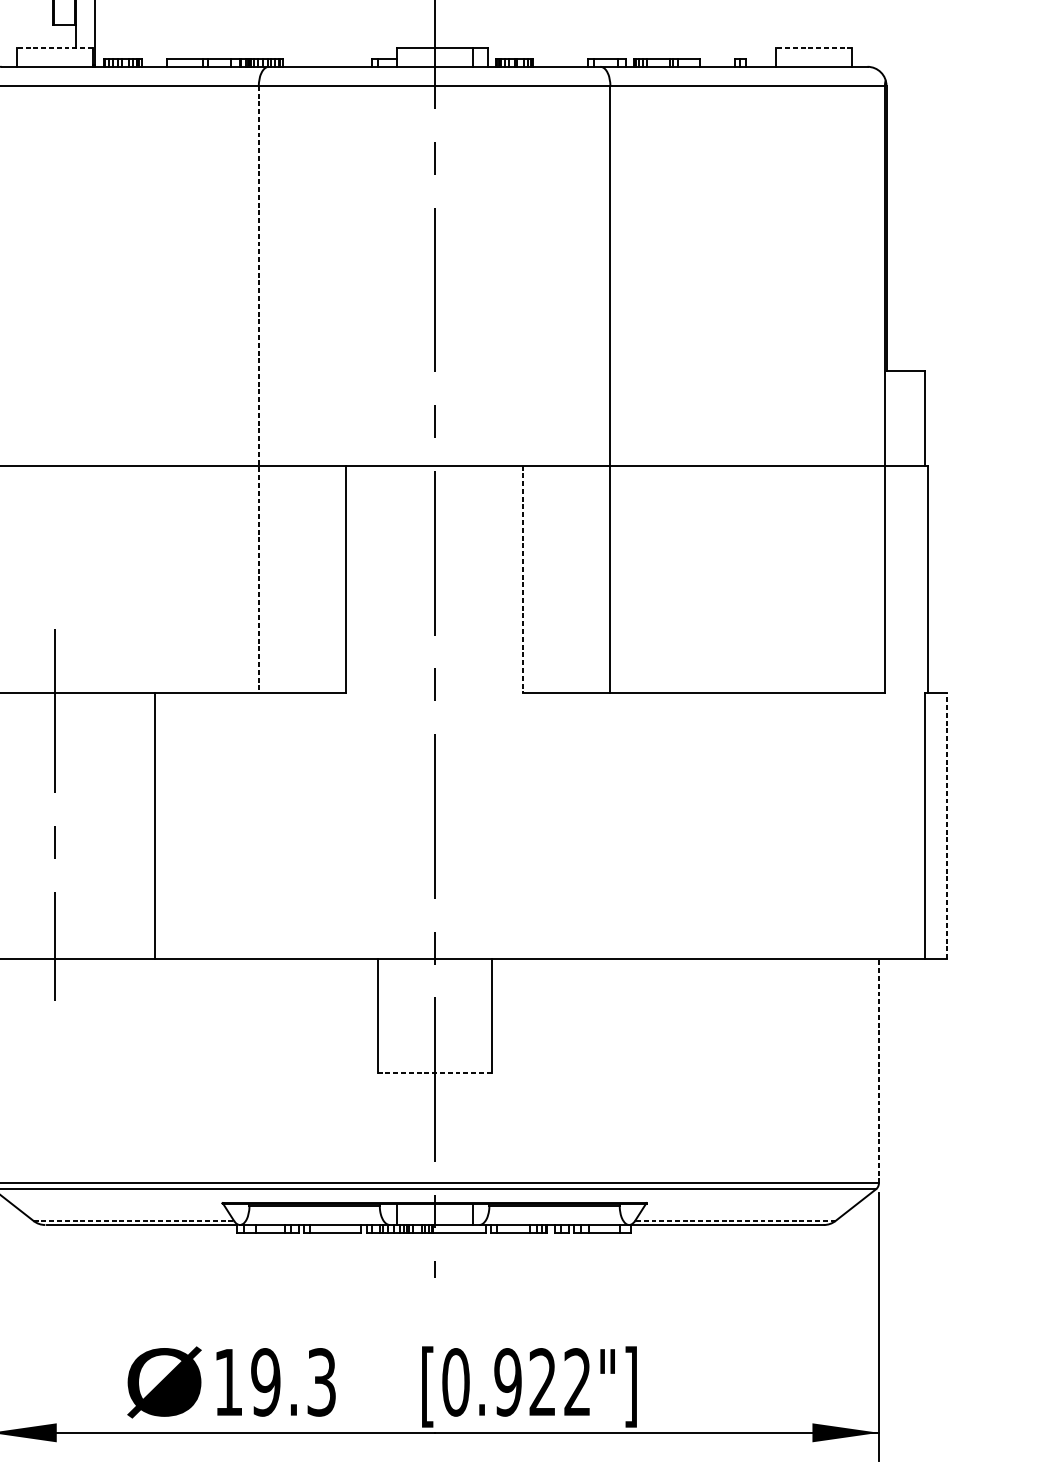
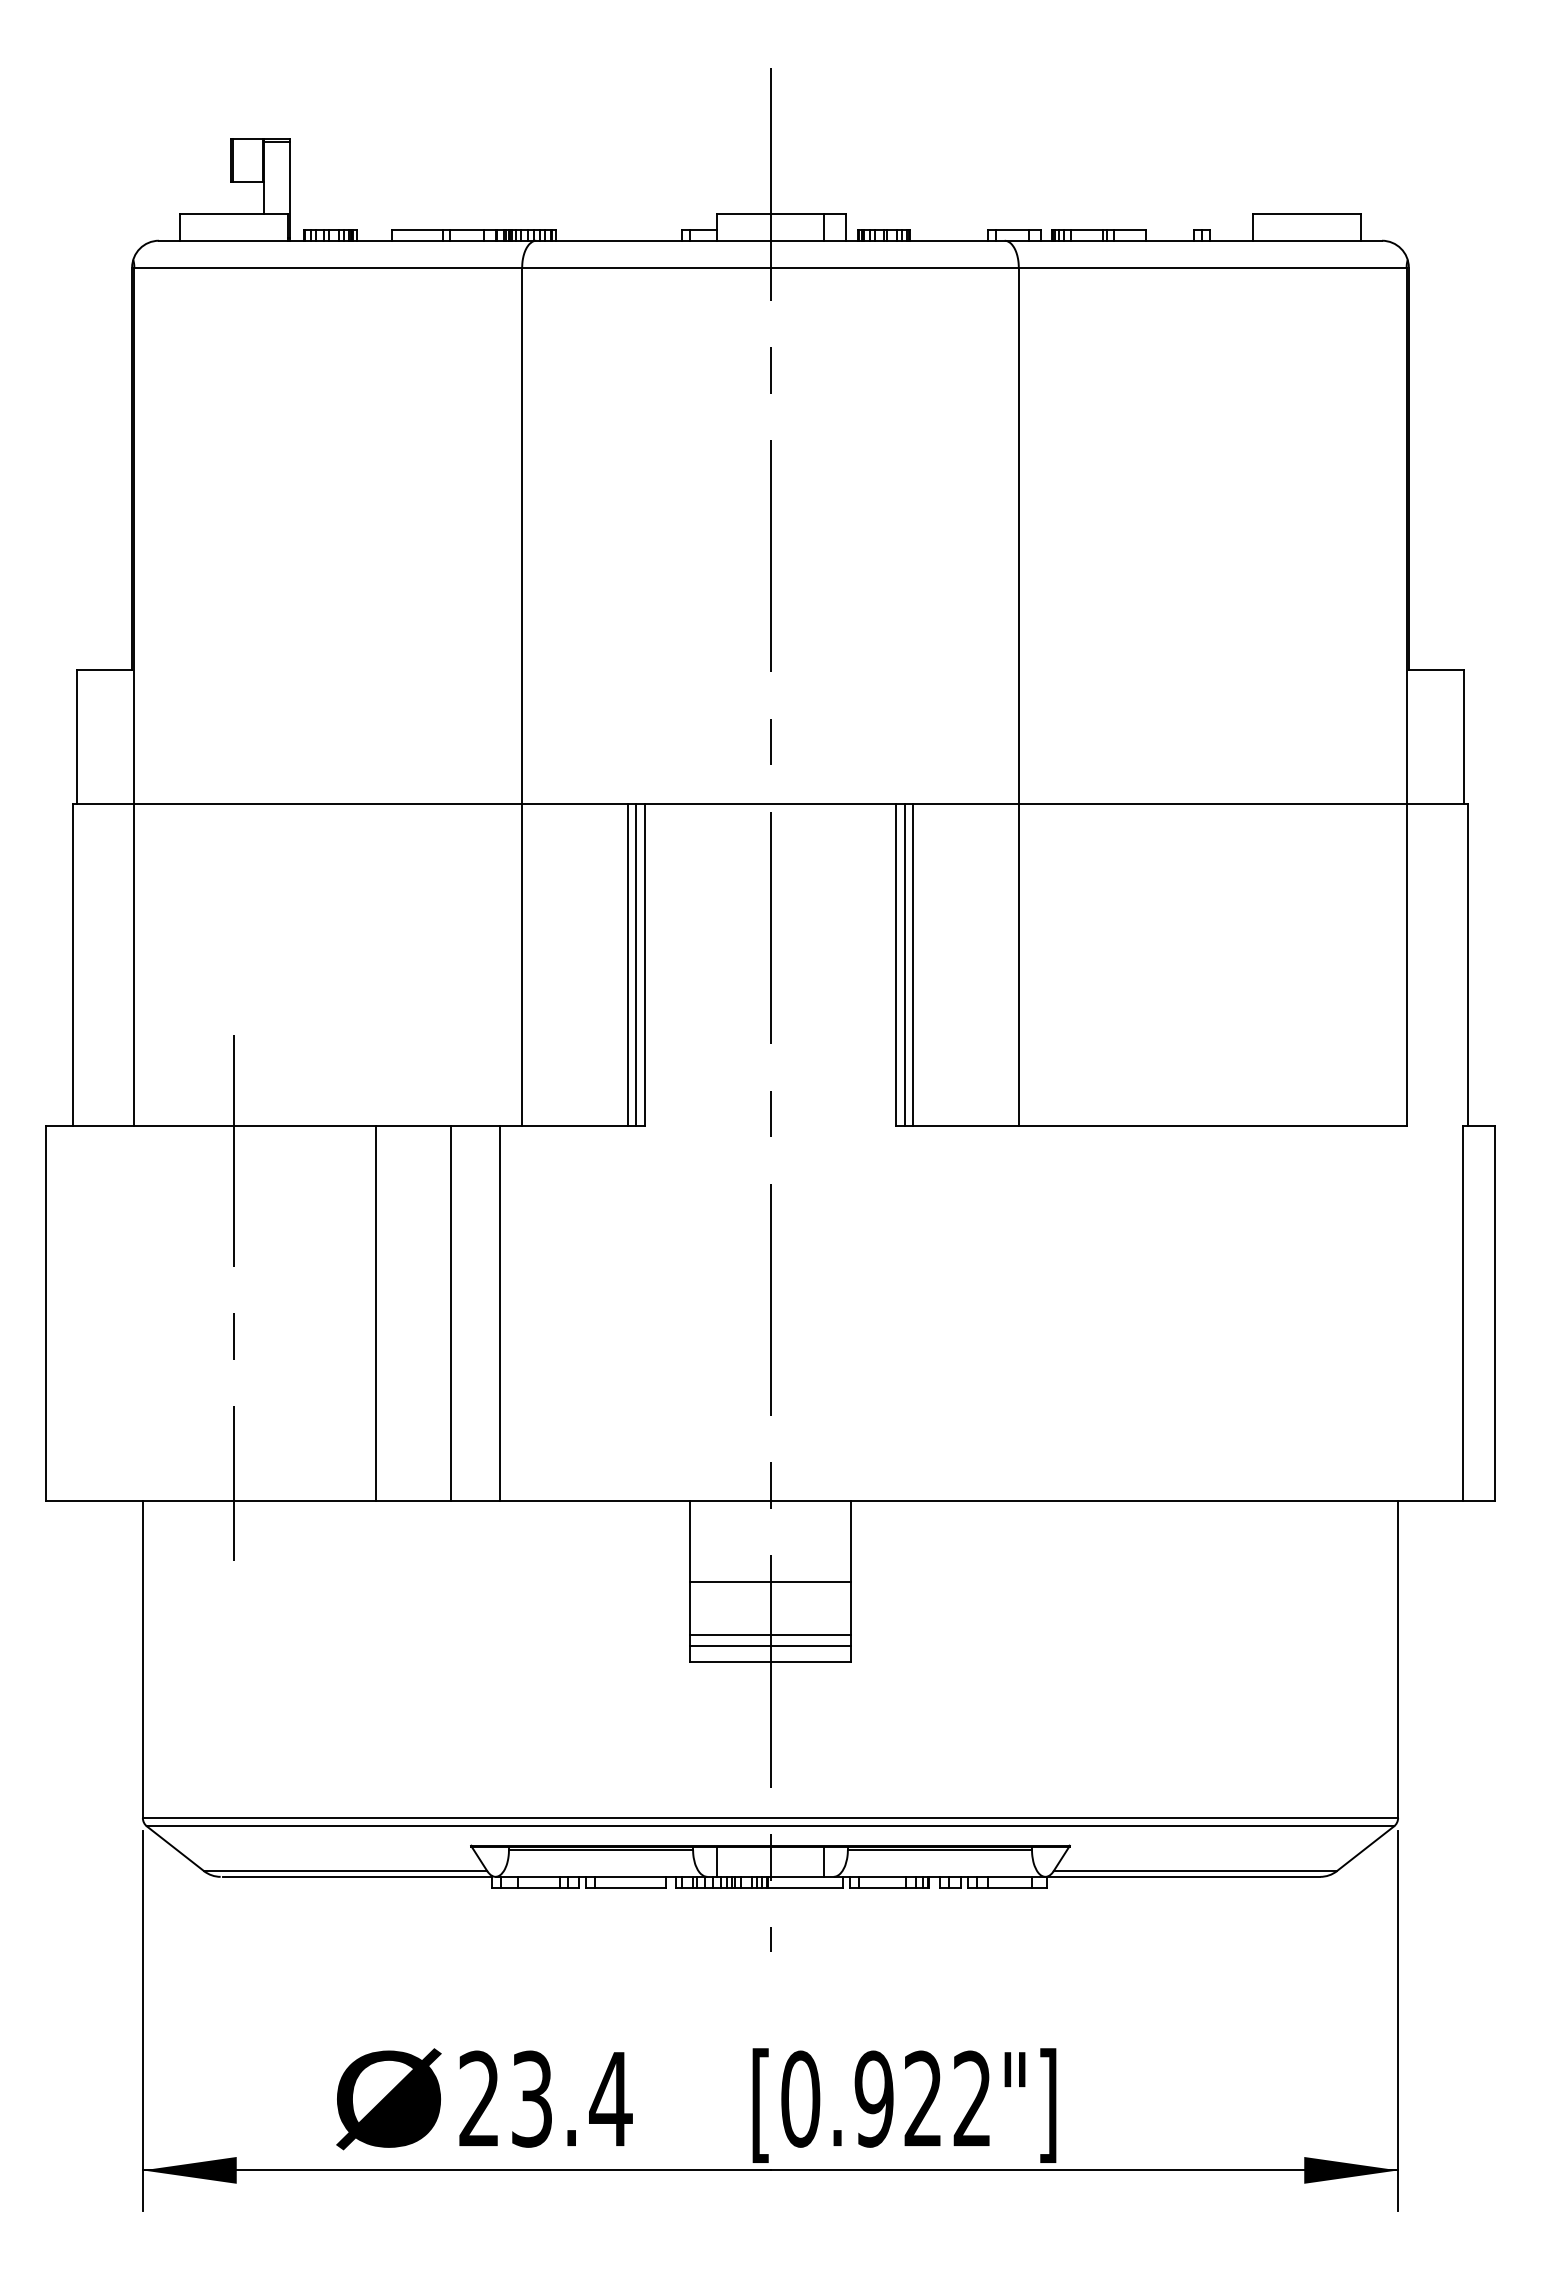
line: (55, 47) -> (234, 213), dashed -> solid
line: (814, 47) -> (1306, 213), dashed -> solid
line: (259, 390) -> (522, 697), dashed -> solid
line: (333, 579) -> (627, 964), added
line: (339, 579) -> (636, 964), added
line: (523, 579) -> (895, 964), dashed -> solid
line: (529, 579) -> (904, 964), added
line: (535, 579) -> (913, 964), added
line: (208, 826) -> (450, 1313), added
line: (242, 826) -> (499, 1313), added
line: (947, 826) -> (1494, 1313), dashed -> solid
line: (434, 1015) -> (770, 1581), added
line: (434, 1054) -> (770, 1635), added
line: (434, 1061) -> (770, 1646), added
line: (879, 1071) -> (1398, 1659), dashed -> solid
line: (434, 1073) -> (770, 1662), dashed -> solid
line: (133, 1221) -> (345, 1871), dashed -> solid
line: (735, 1221) -> (1195, 1871), dashed -> solid
text: (275, 1381) -> (545, 2098), 19.3 -> 23.4

